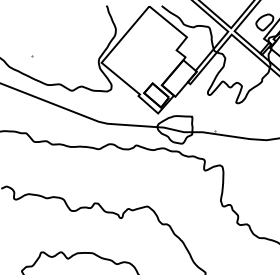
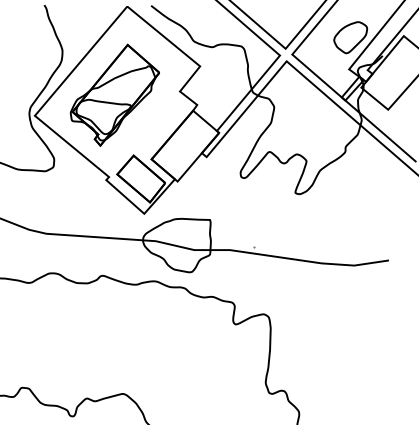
part: (142, 52) -> (114, 95), added

